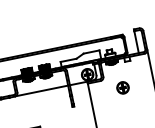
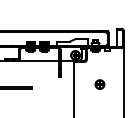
part: (122, 87) -> (99, 84), moved

